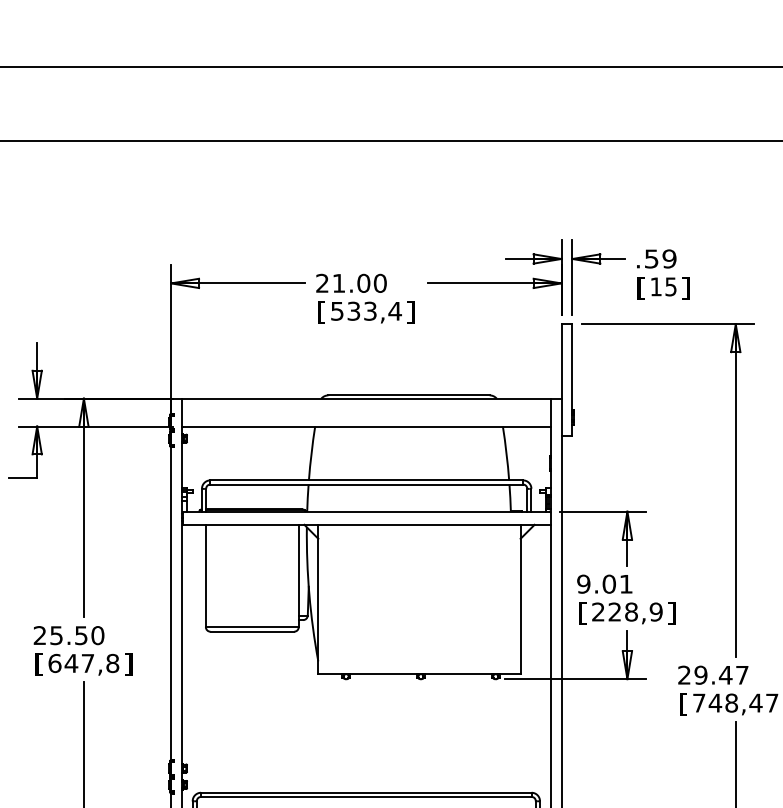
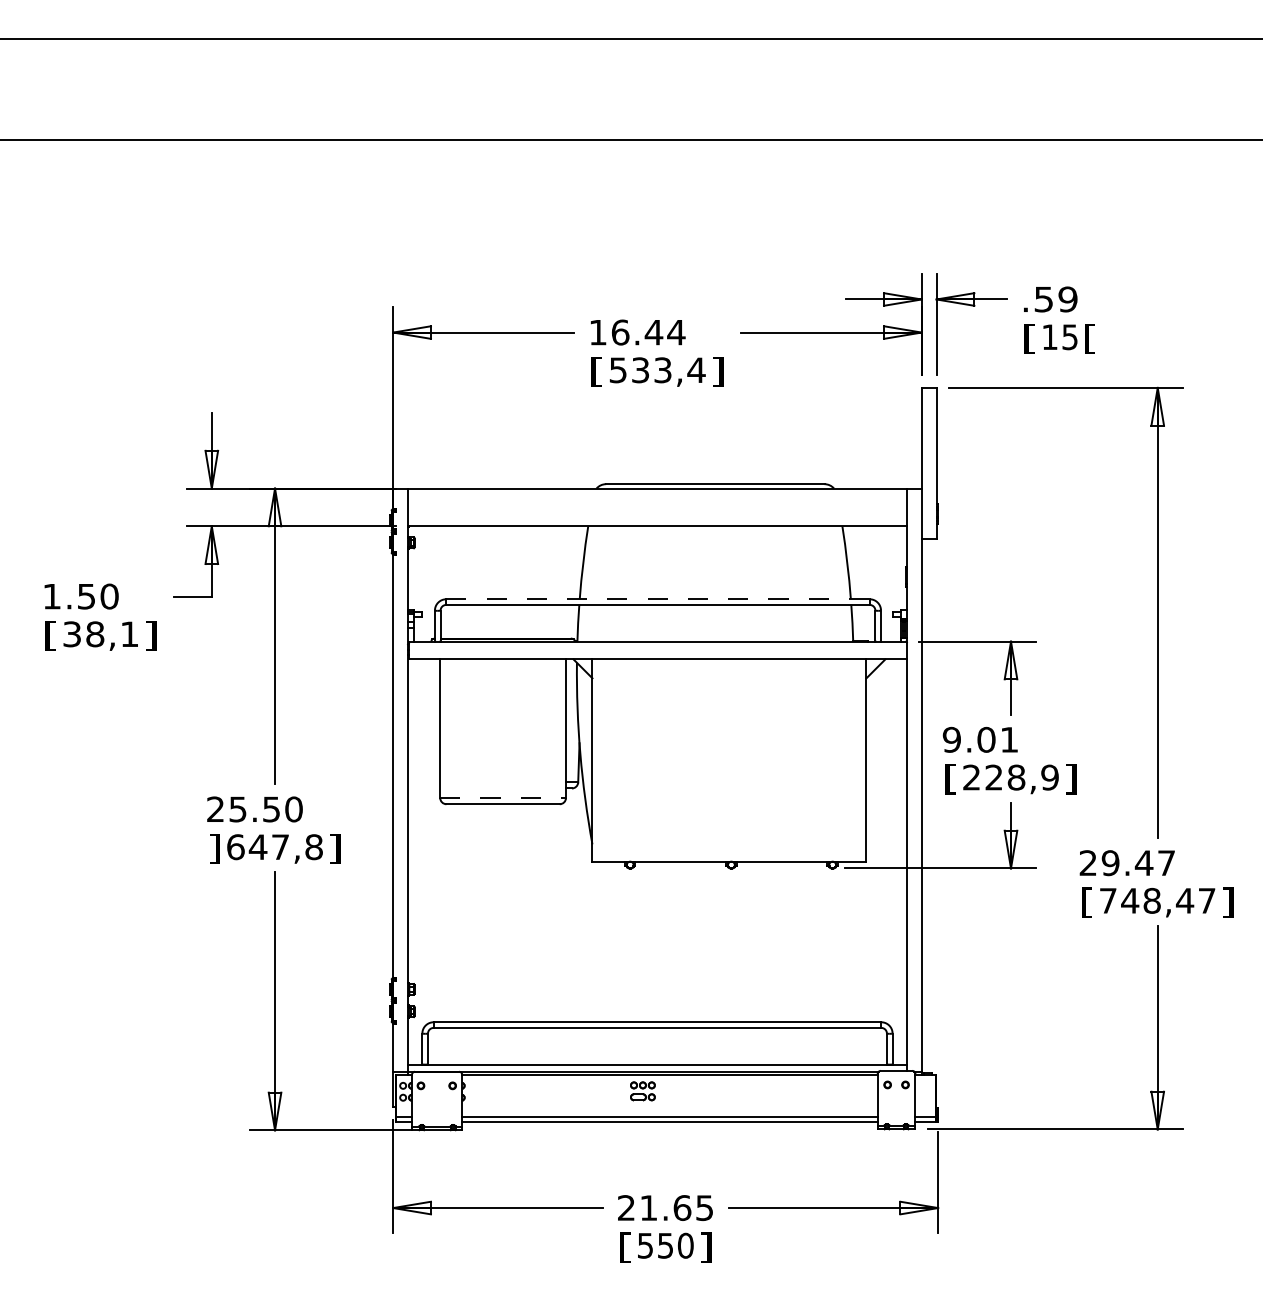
text: (351, 283) -> (637, 332), 21.00 -> 16.44
text: (686, 287) -> (1090, 338), ] -> [
line: (366, 480) -> (657, 599), solid -> dashed
line: (252, 626) -> (503, 797), solid -> dashed
text: (39, 664) -> (214, 848), [ -> ]

